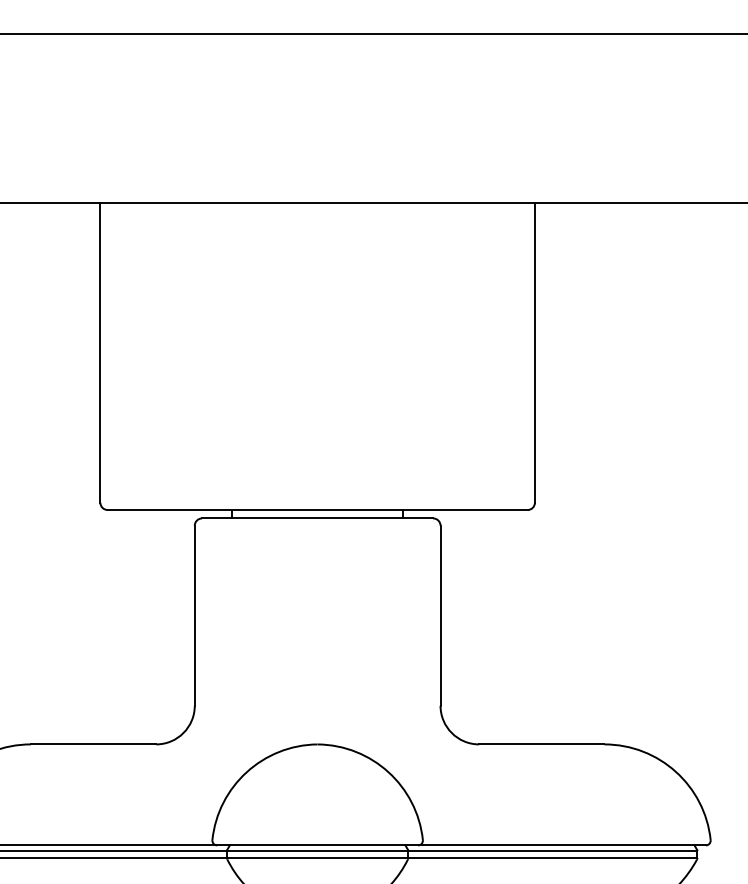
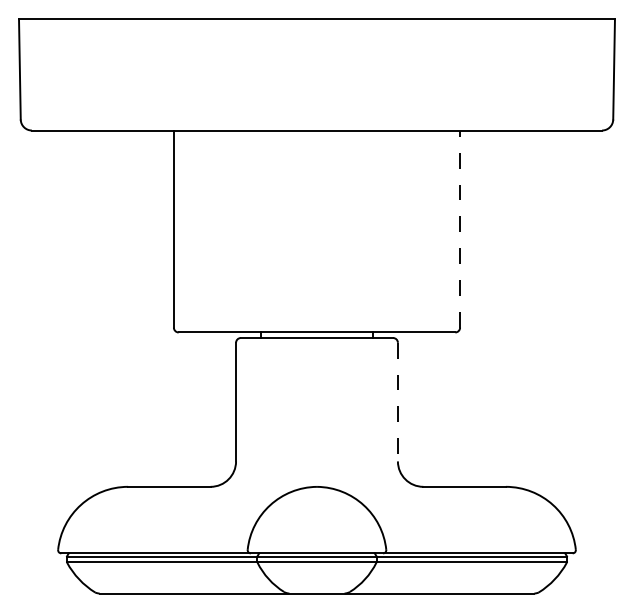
line: (535, 353) -> (460, 229), solid -> dashed
line: (439, 616) -> (397, 402), solid -> dashed

